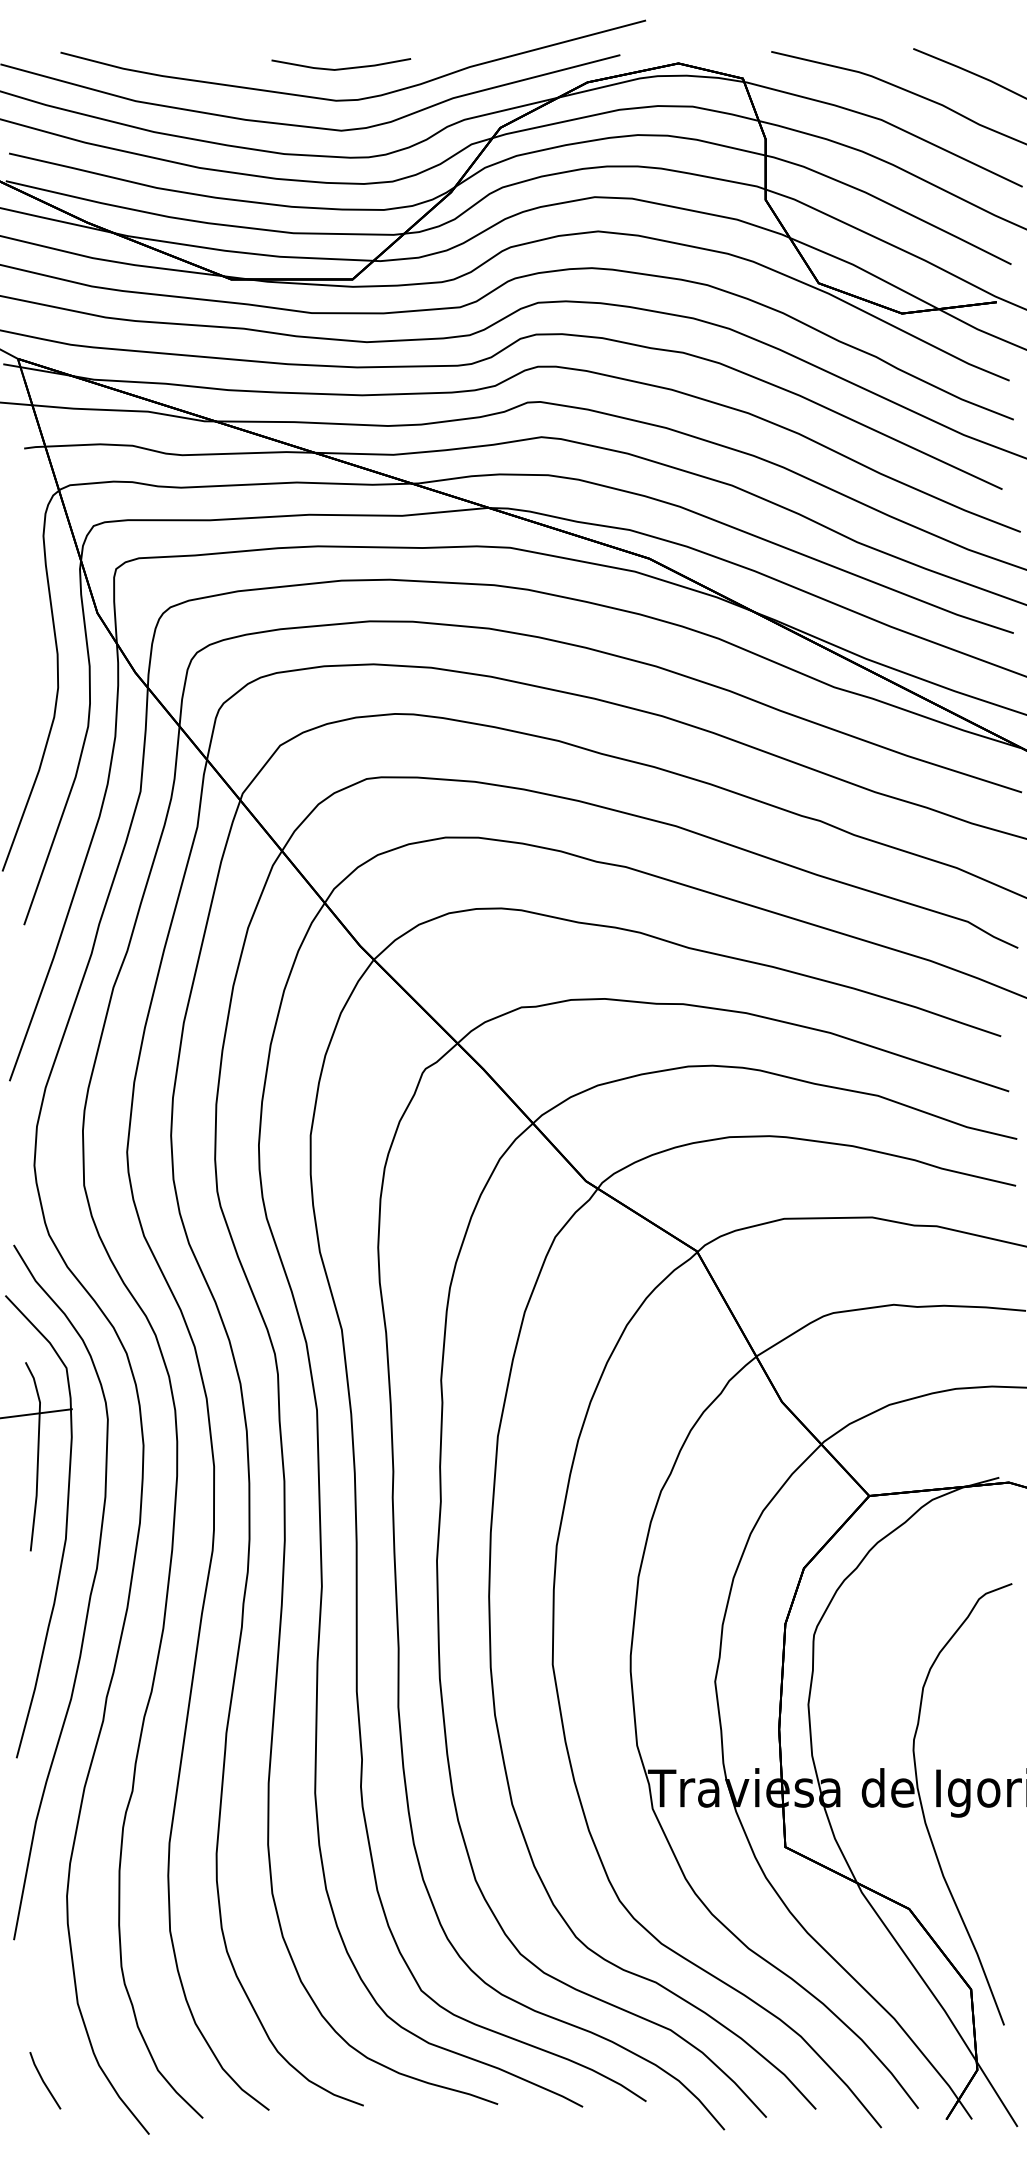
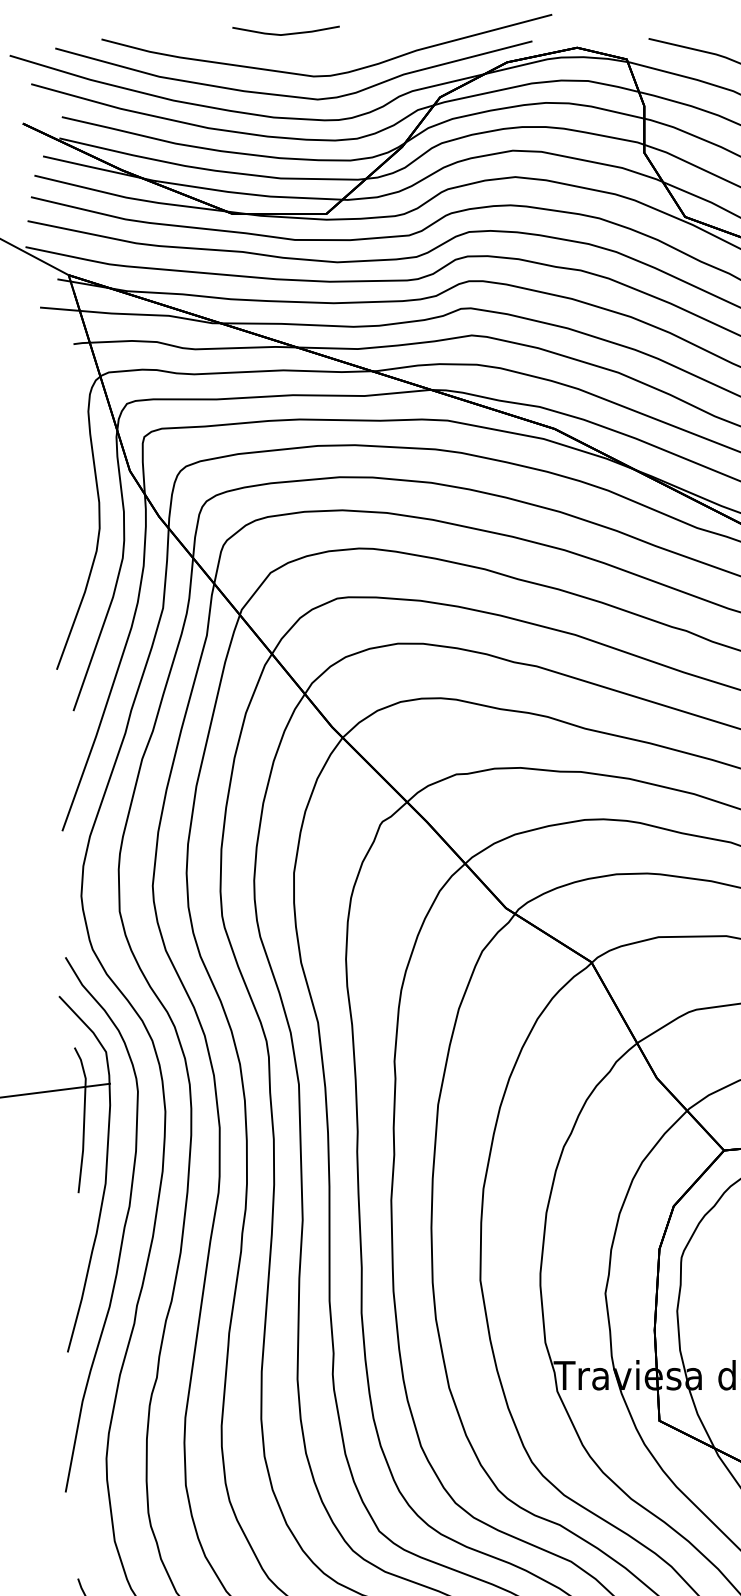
line: (341, 68) -> (286, 33), moved

